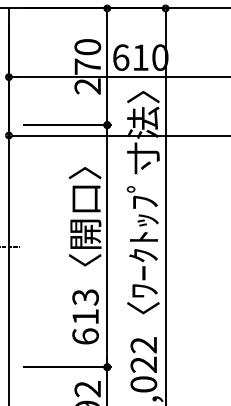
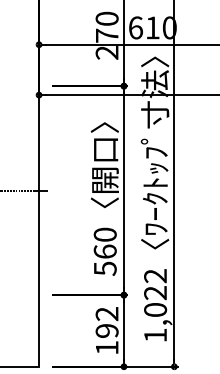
text: (84, 316) -> (104, 251), 613 -> 560

